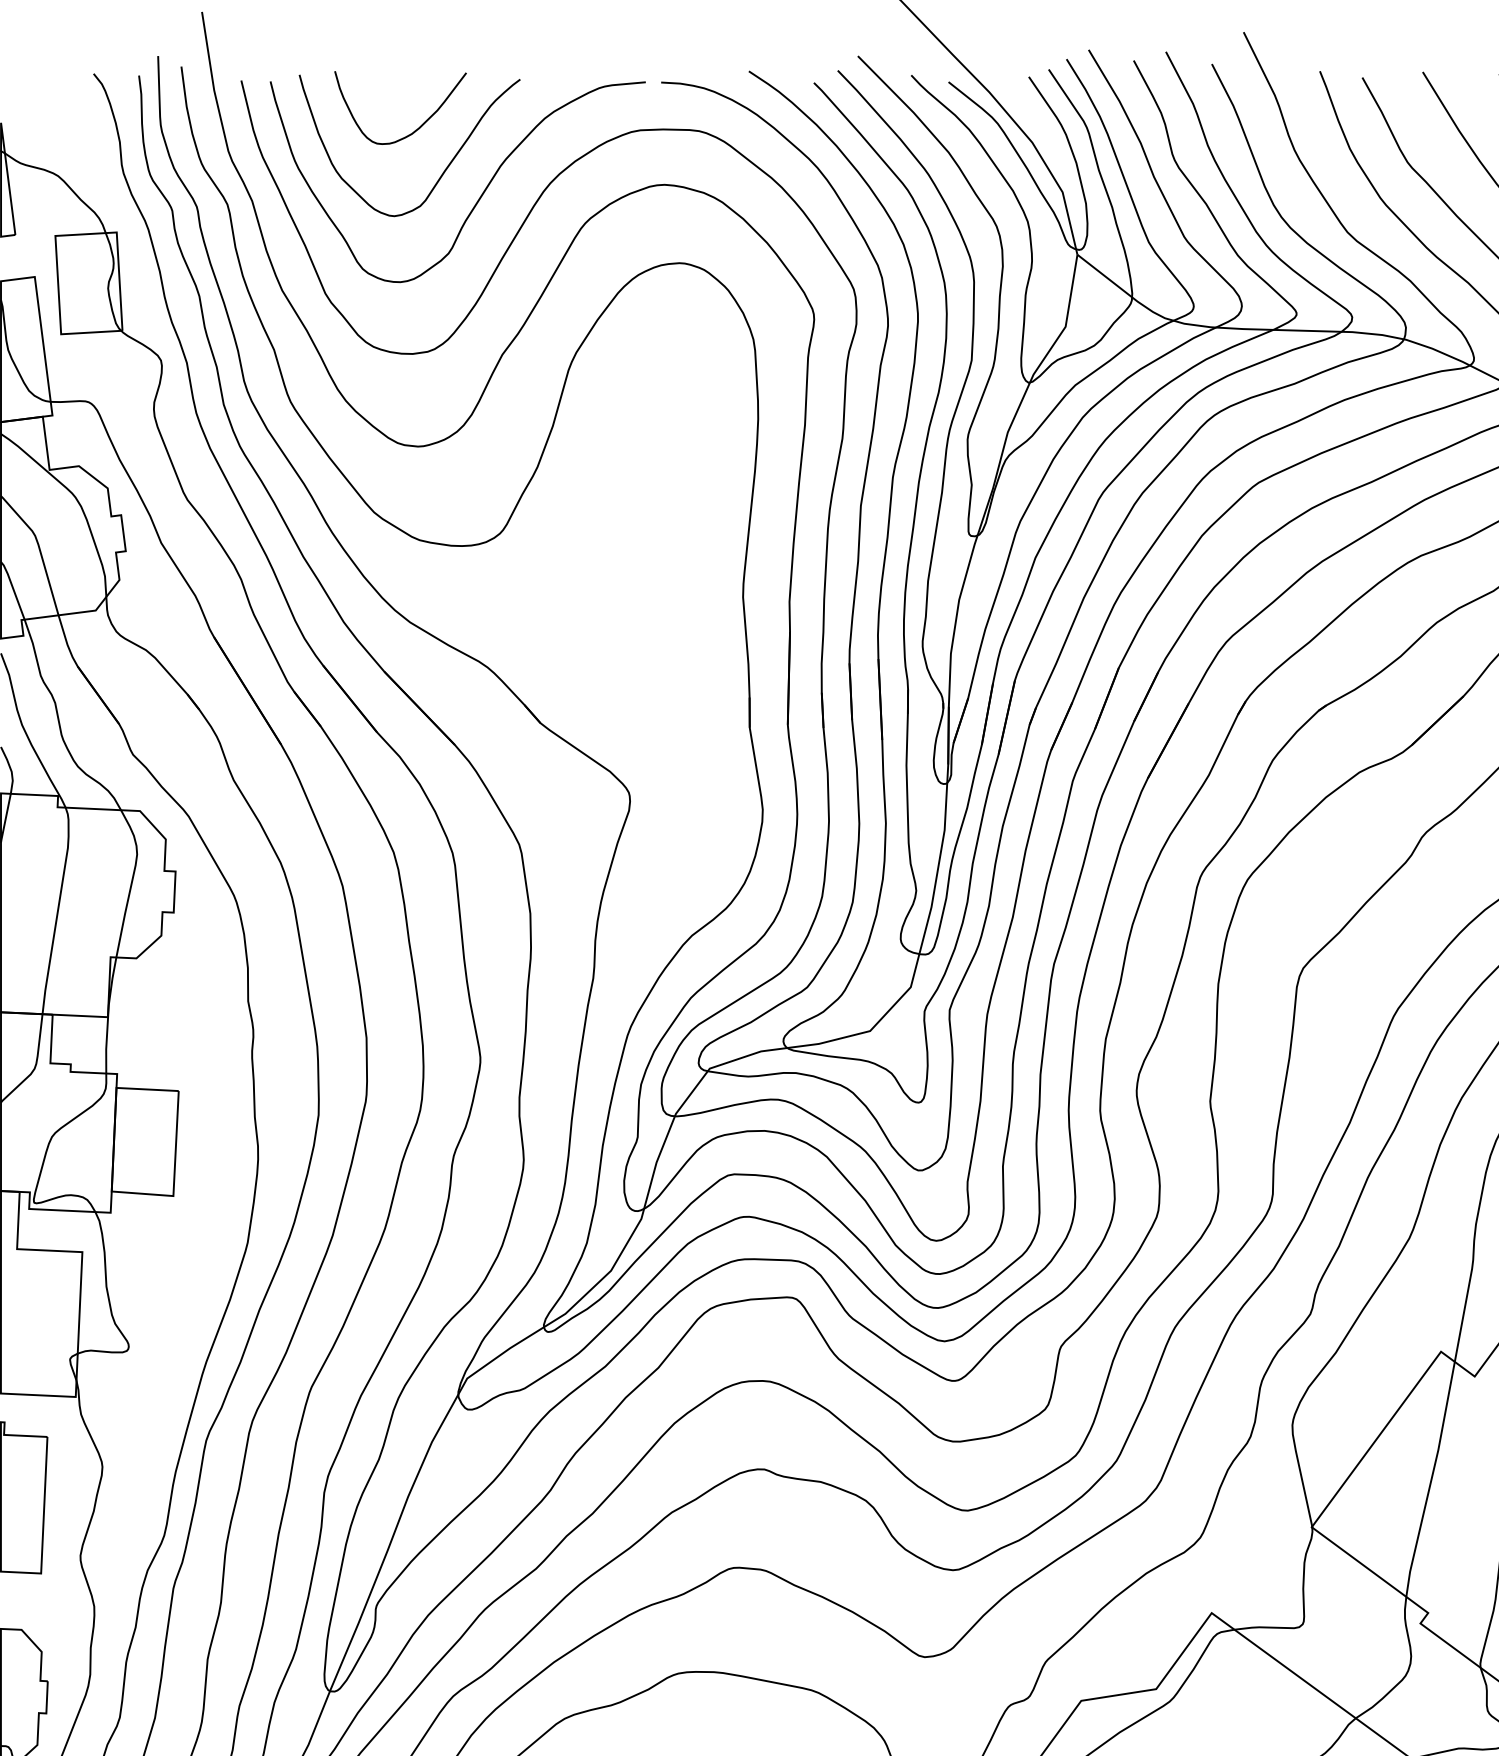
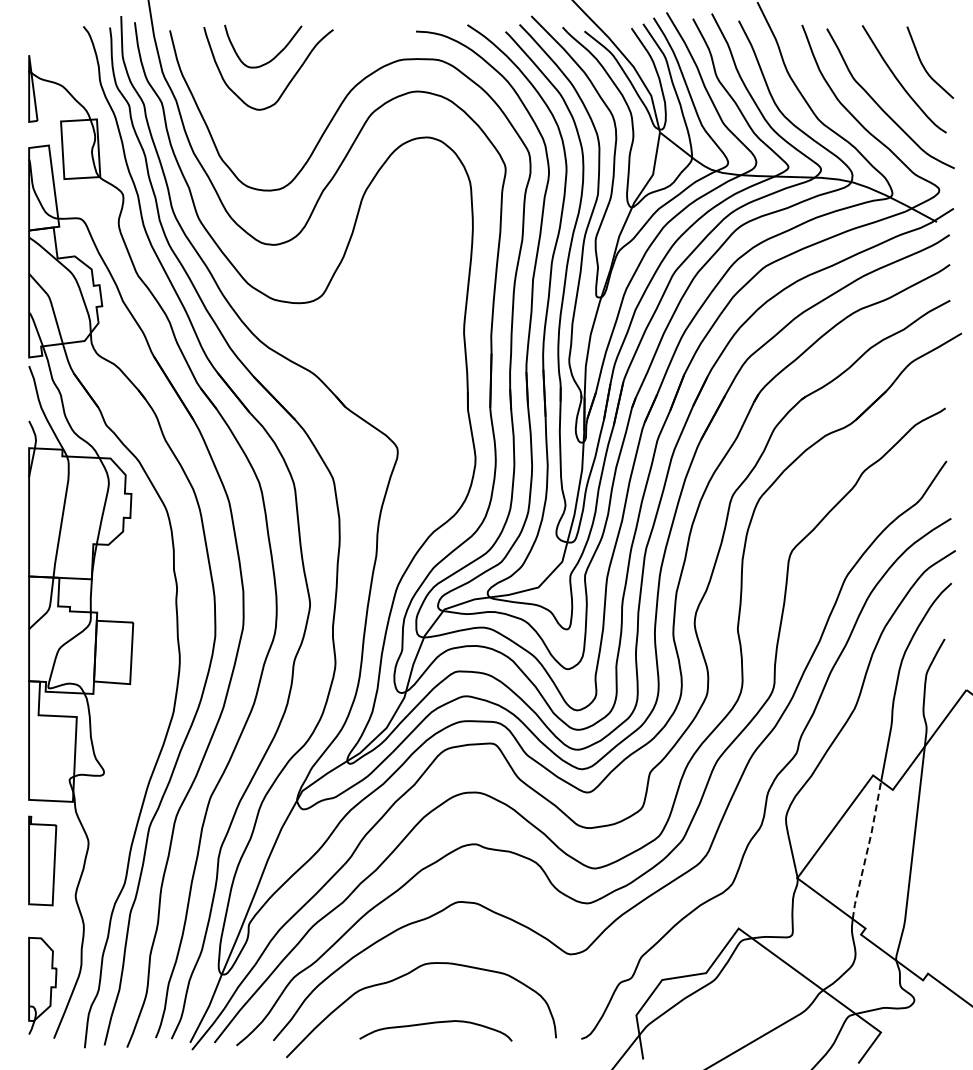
curve: (477, 198) -> (308, 99), removed
line: (1431, 1479) -> (867, 850), solid -> dashed

